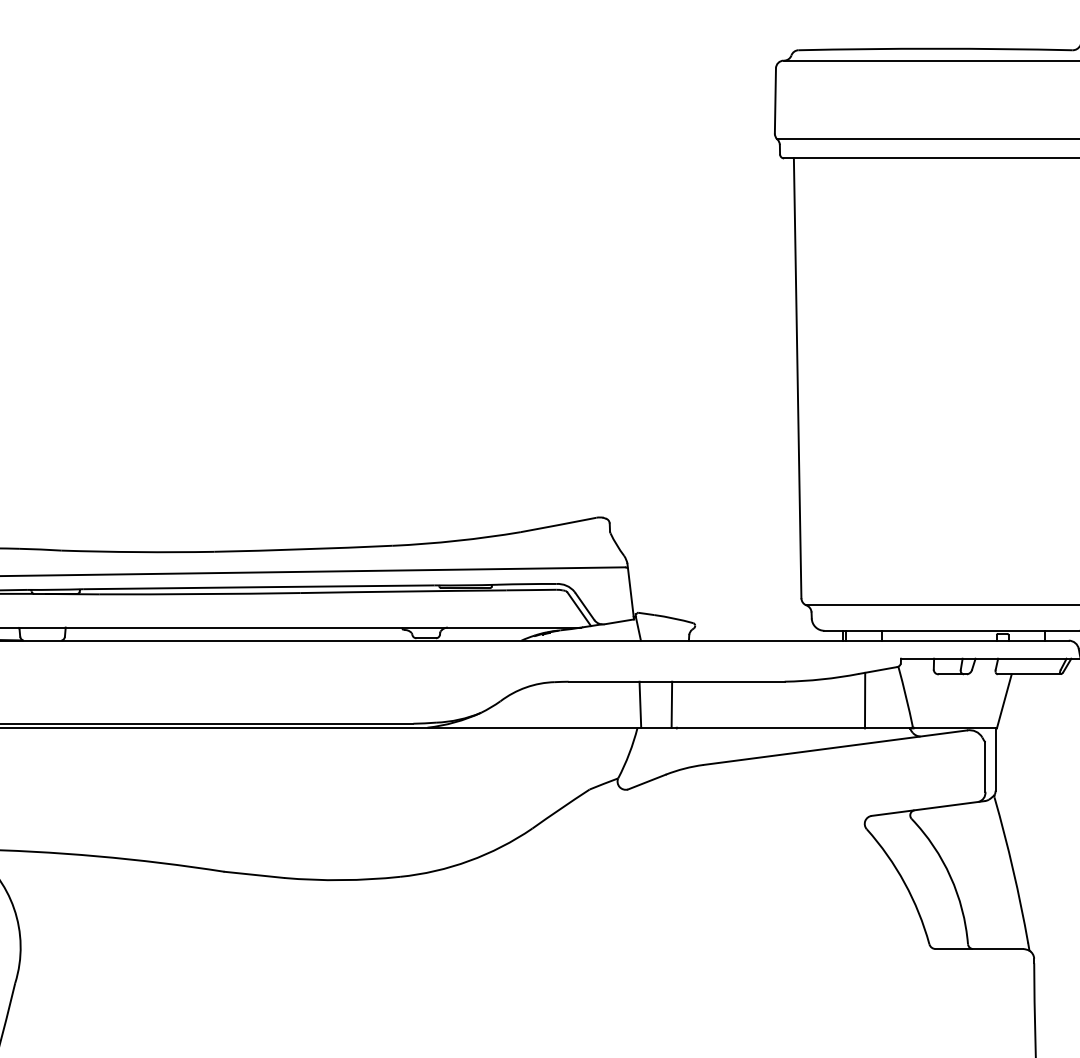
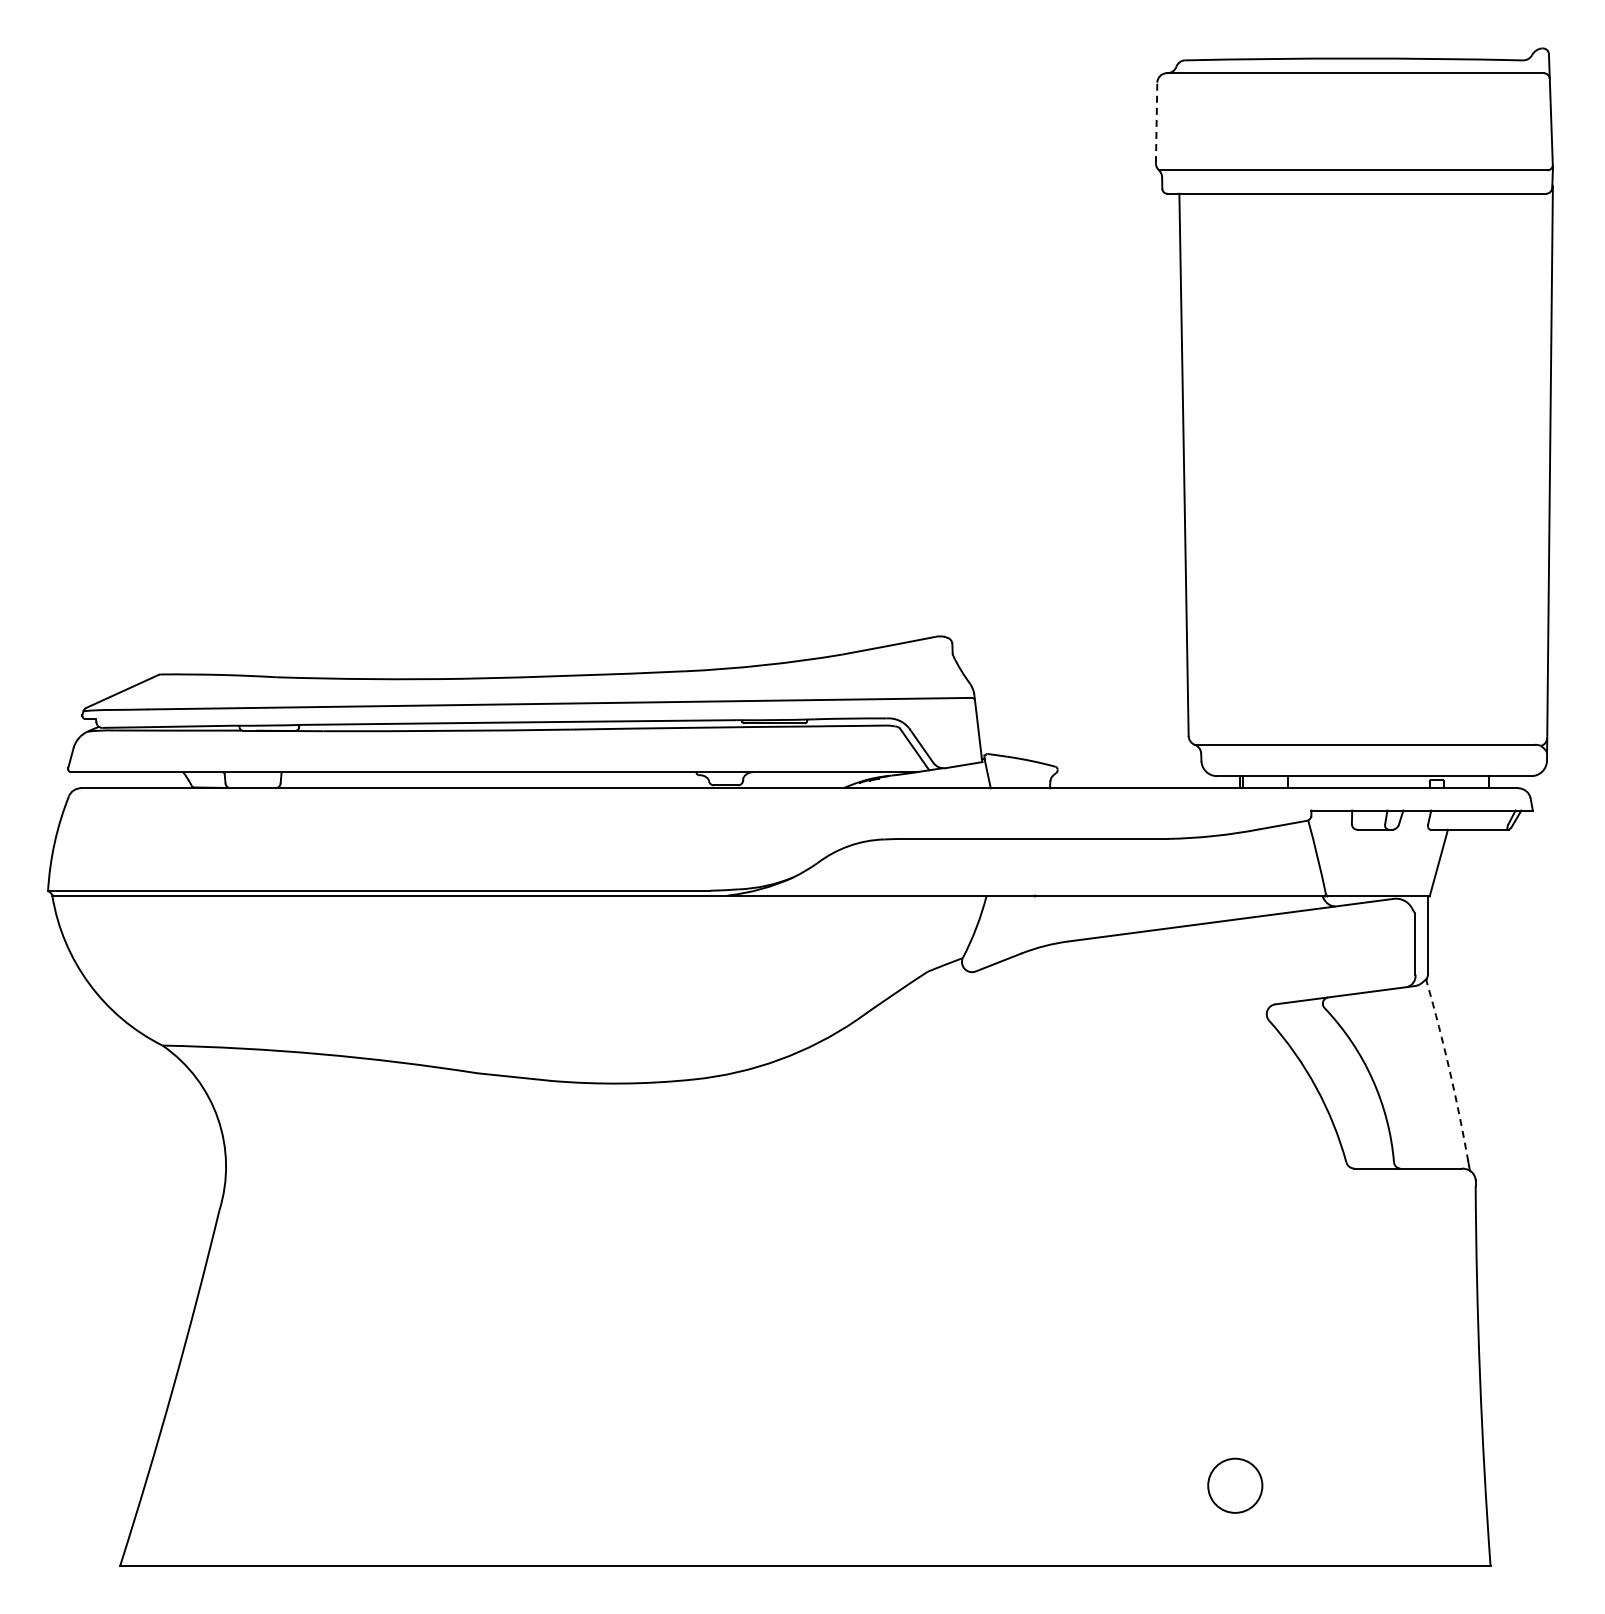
line: (775, 100) -> (1156, 122), solid -> dashed
line: (865, 700) -> (1267, 862), removed
line: (640, 704) -> (990, 866), removed
line: (671, 704) -> (1028, 866), removed
arc: (1012, 870) -> (1449, 1071), solid -> dashed

